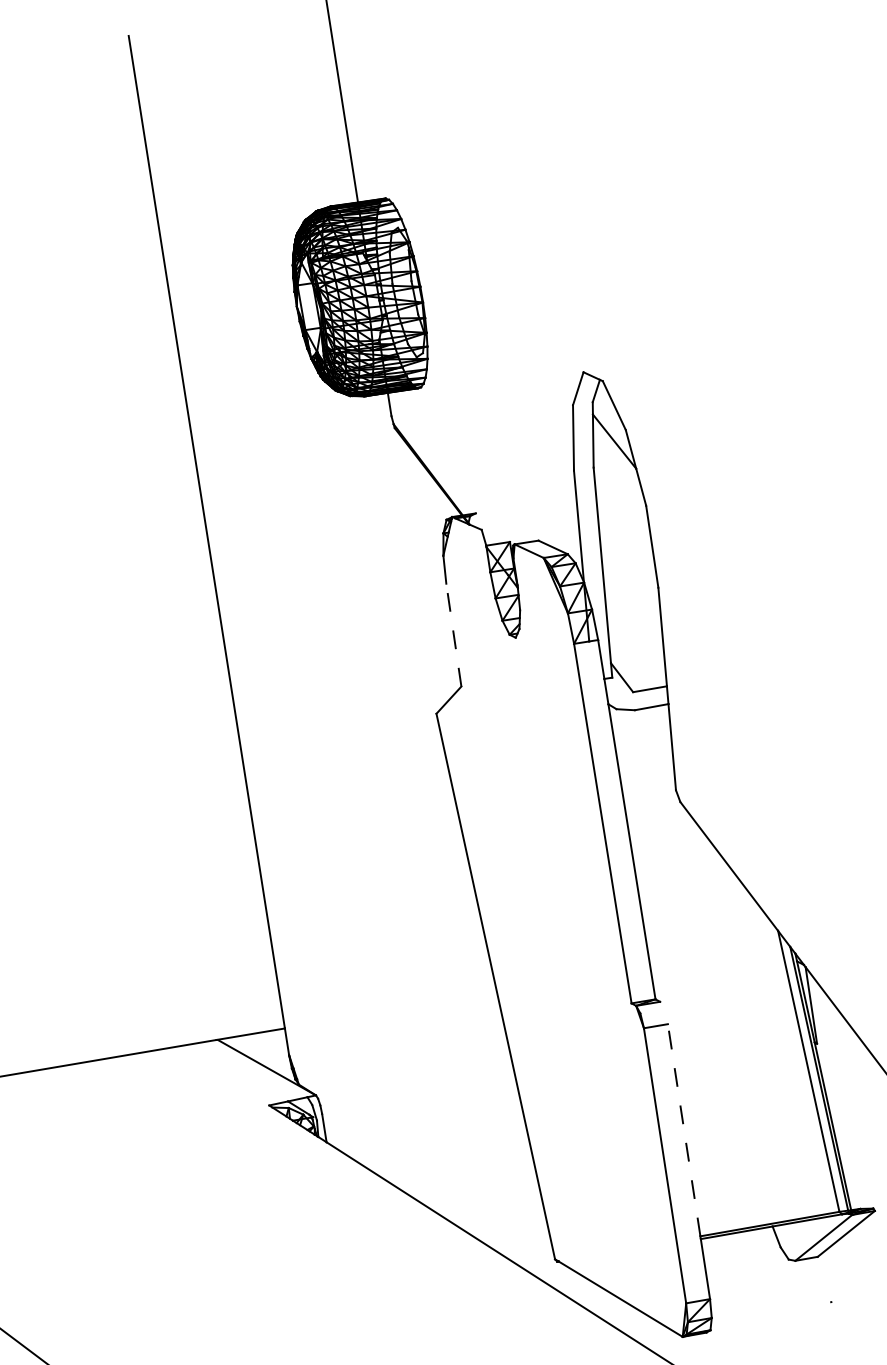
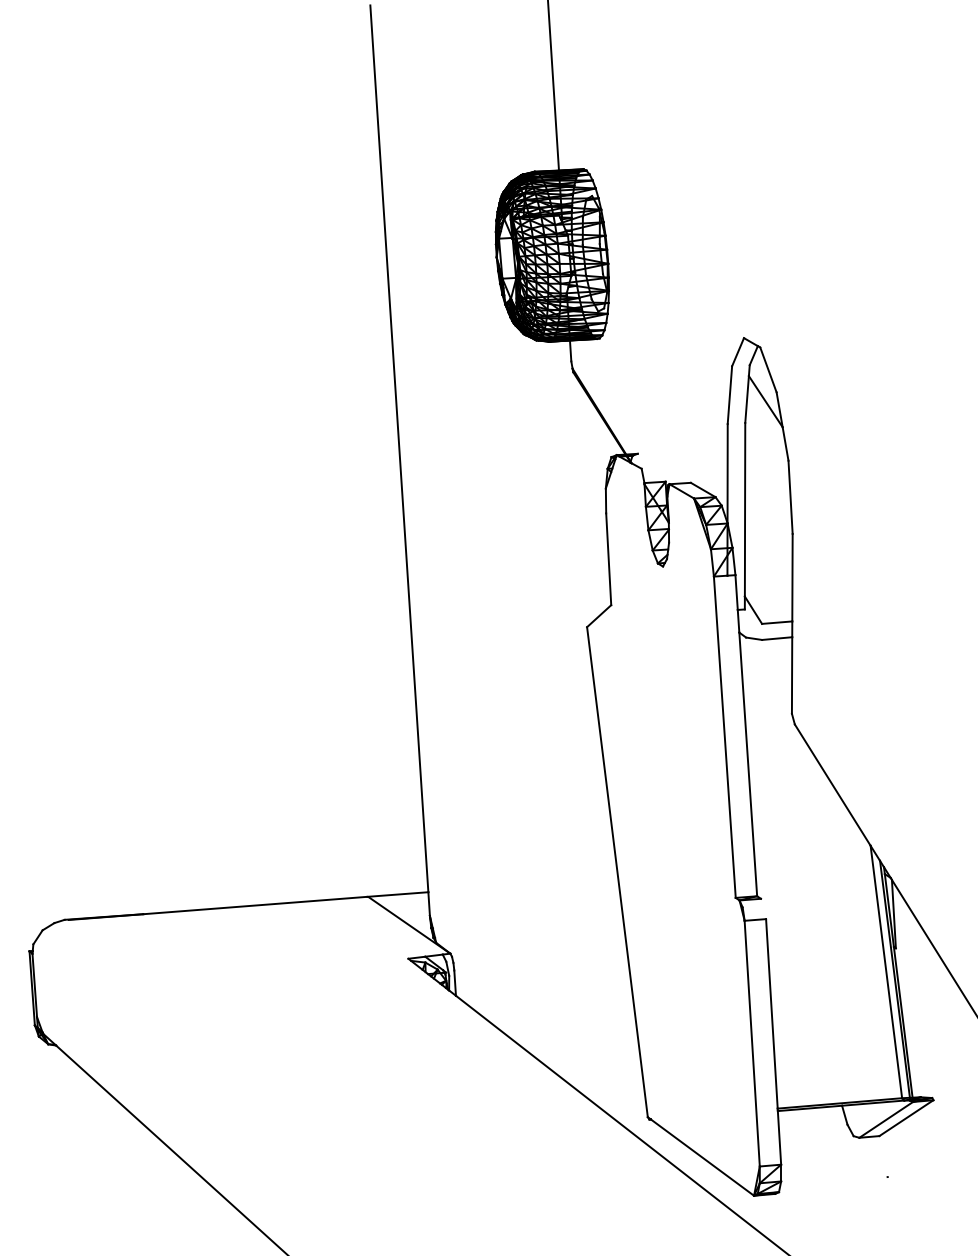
line: (453, 635) -> (608, 559), dashed -> solid
line: (683, 1129) -> (771, 1013), dashed -> solid

